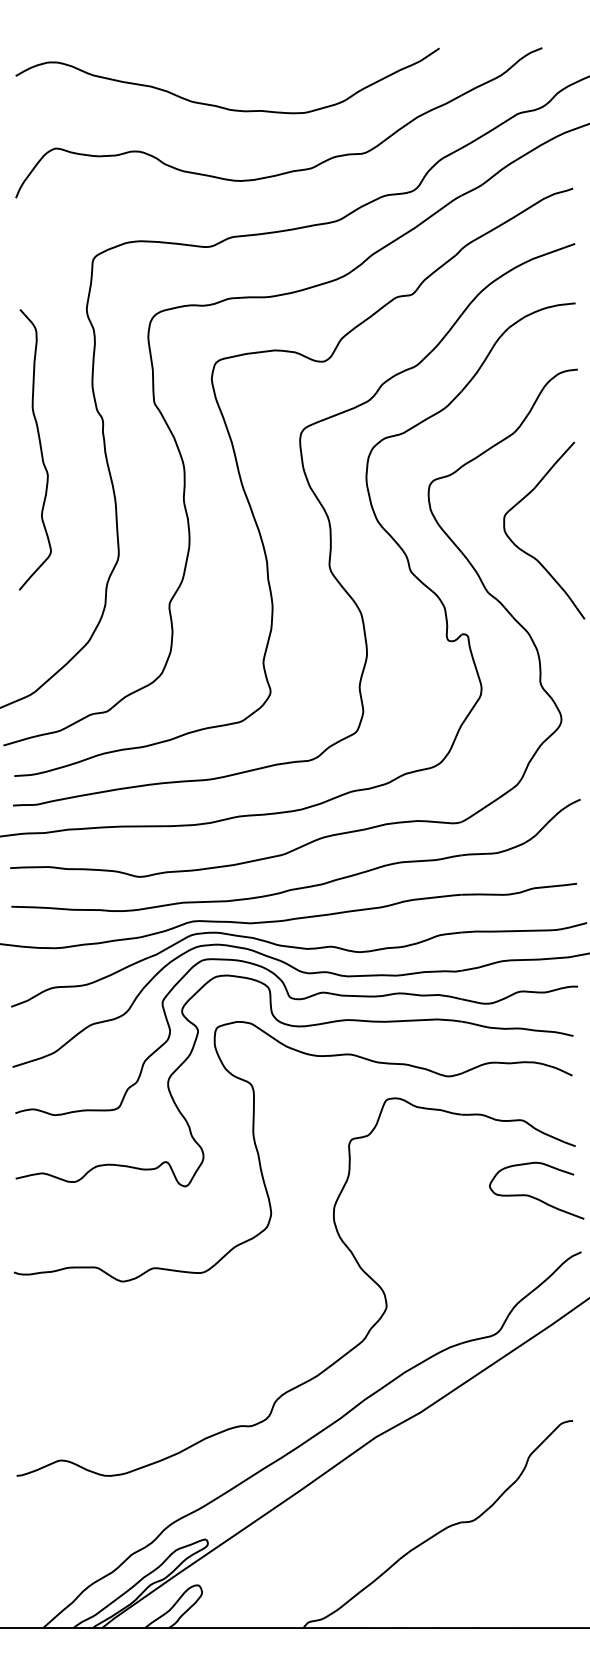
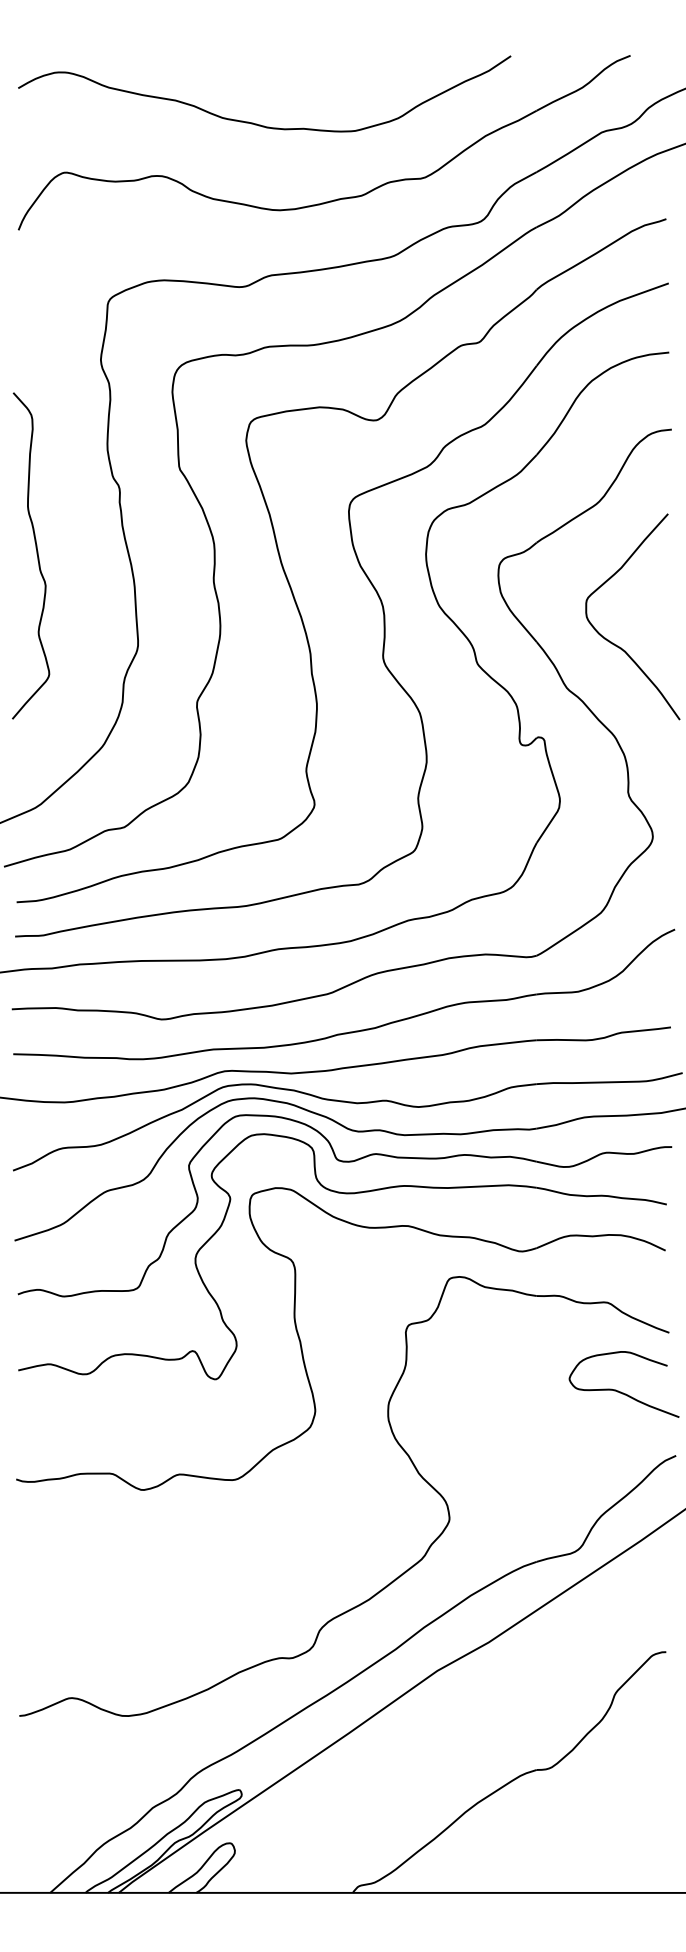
curve: (40, 448) -> (36, 554), moved

